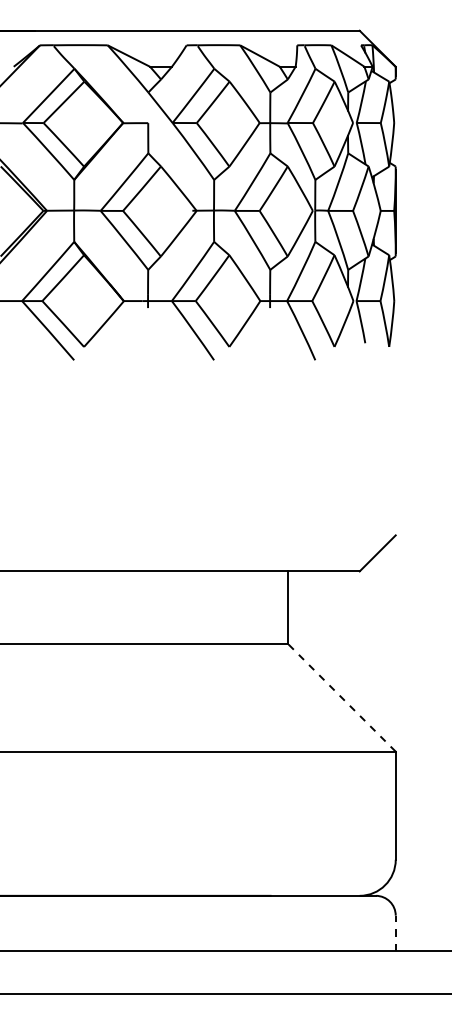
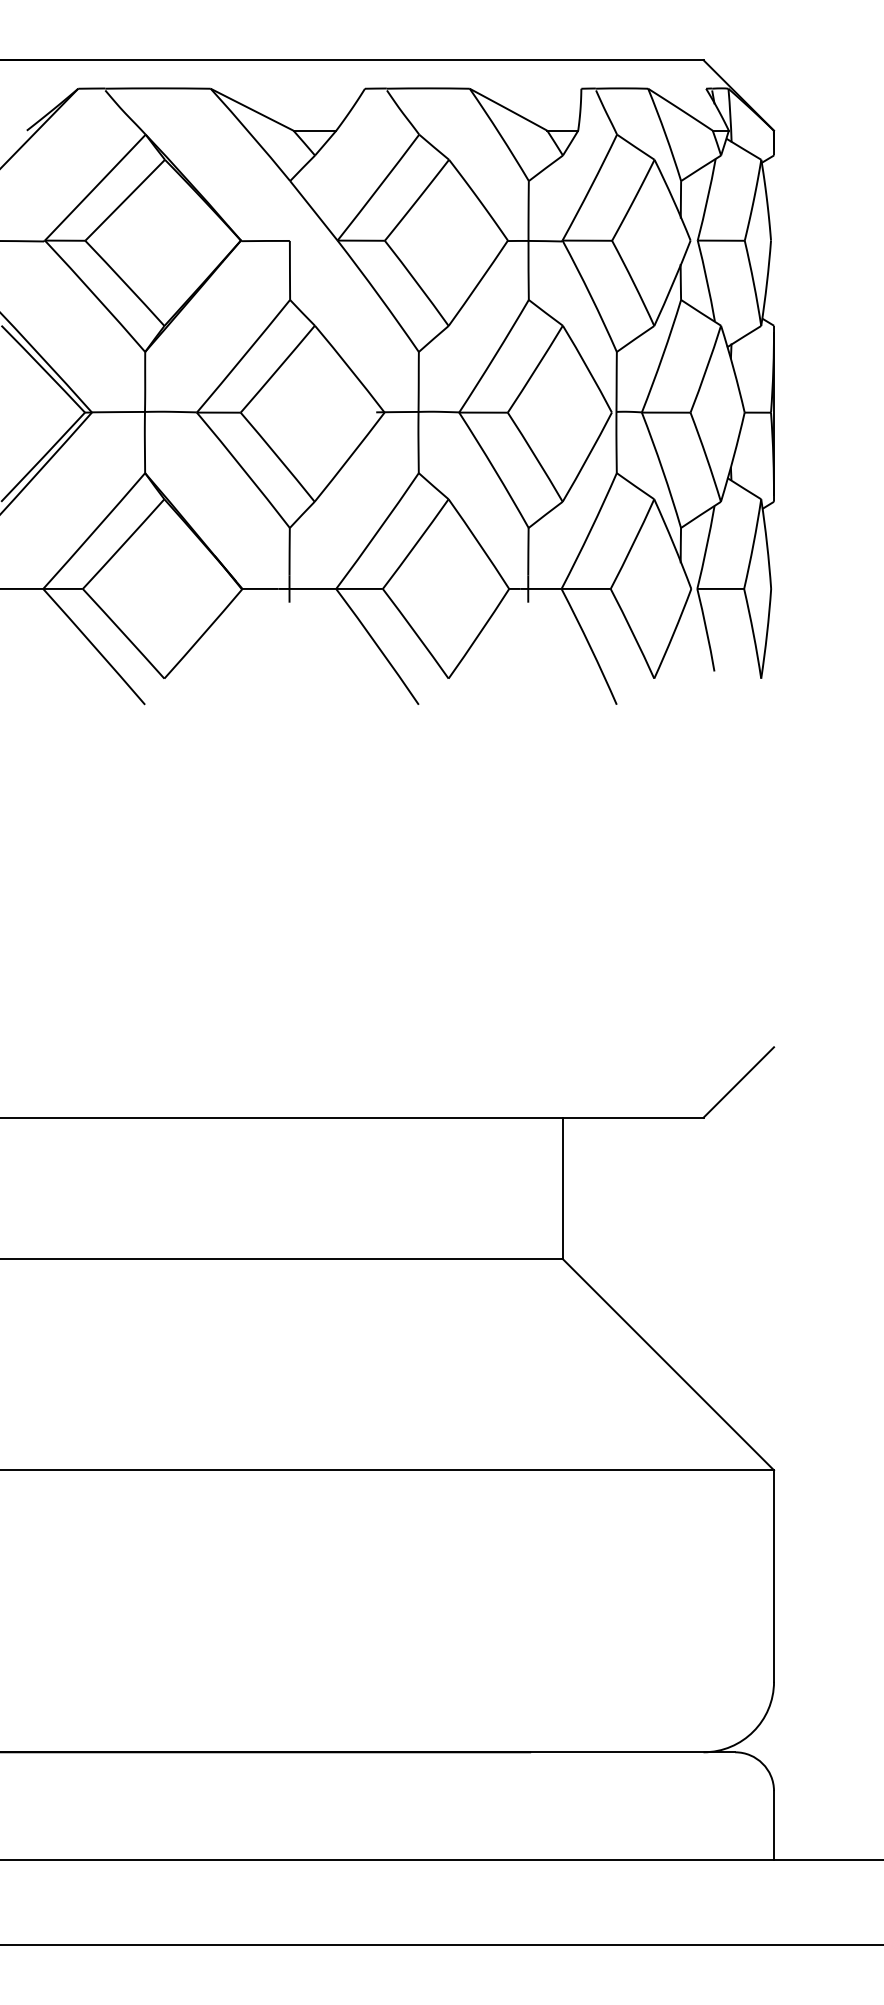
line: (341, 697) -> (667, 1364), dashed -> solid
line: (395, 933) -> (773, 1825), dashed -> solid

